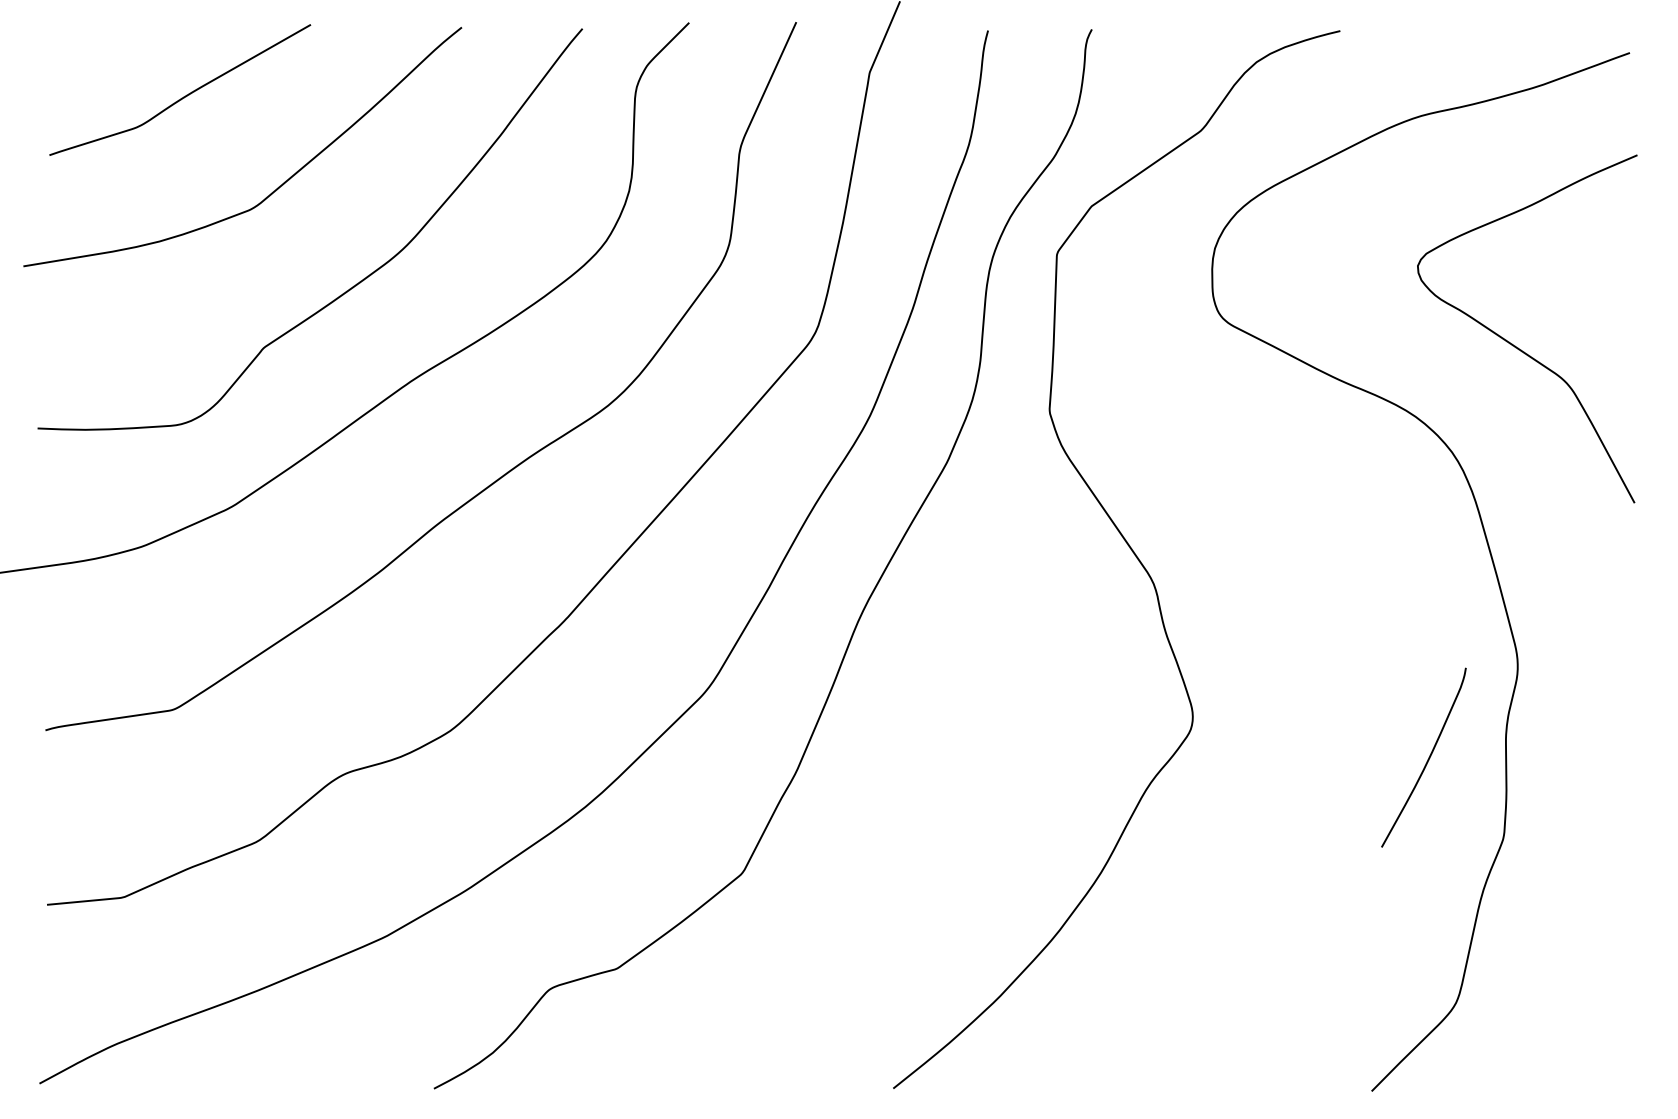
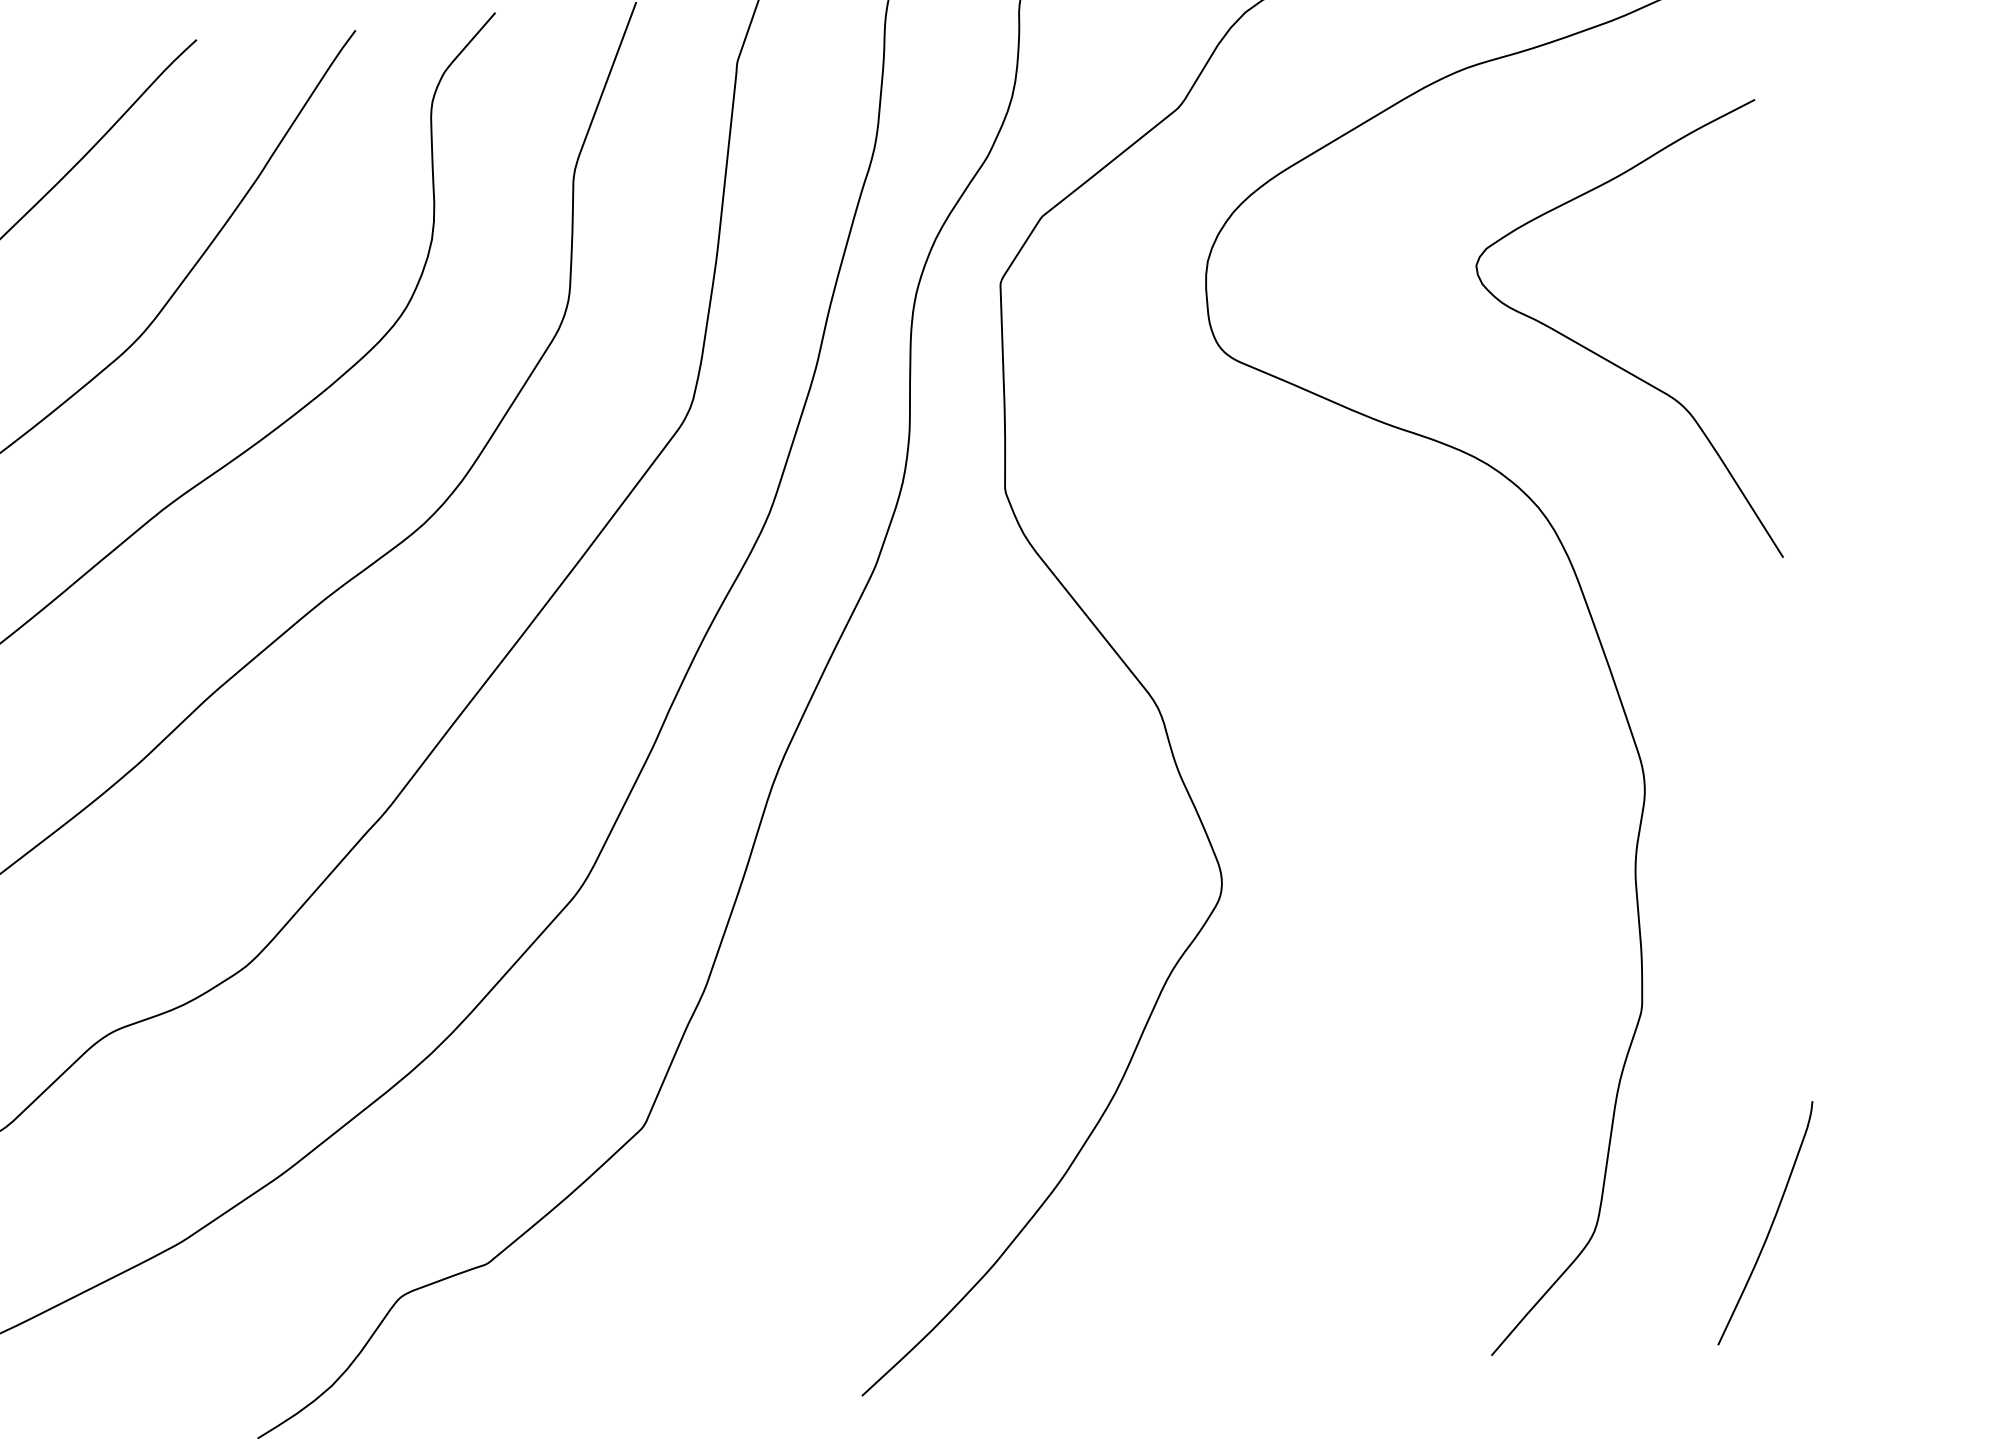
curve: (1427, 759) -> (1770, 1225), moved

